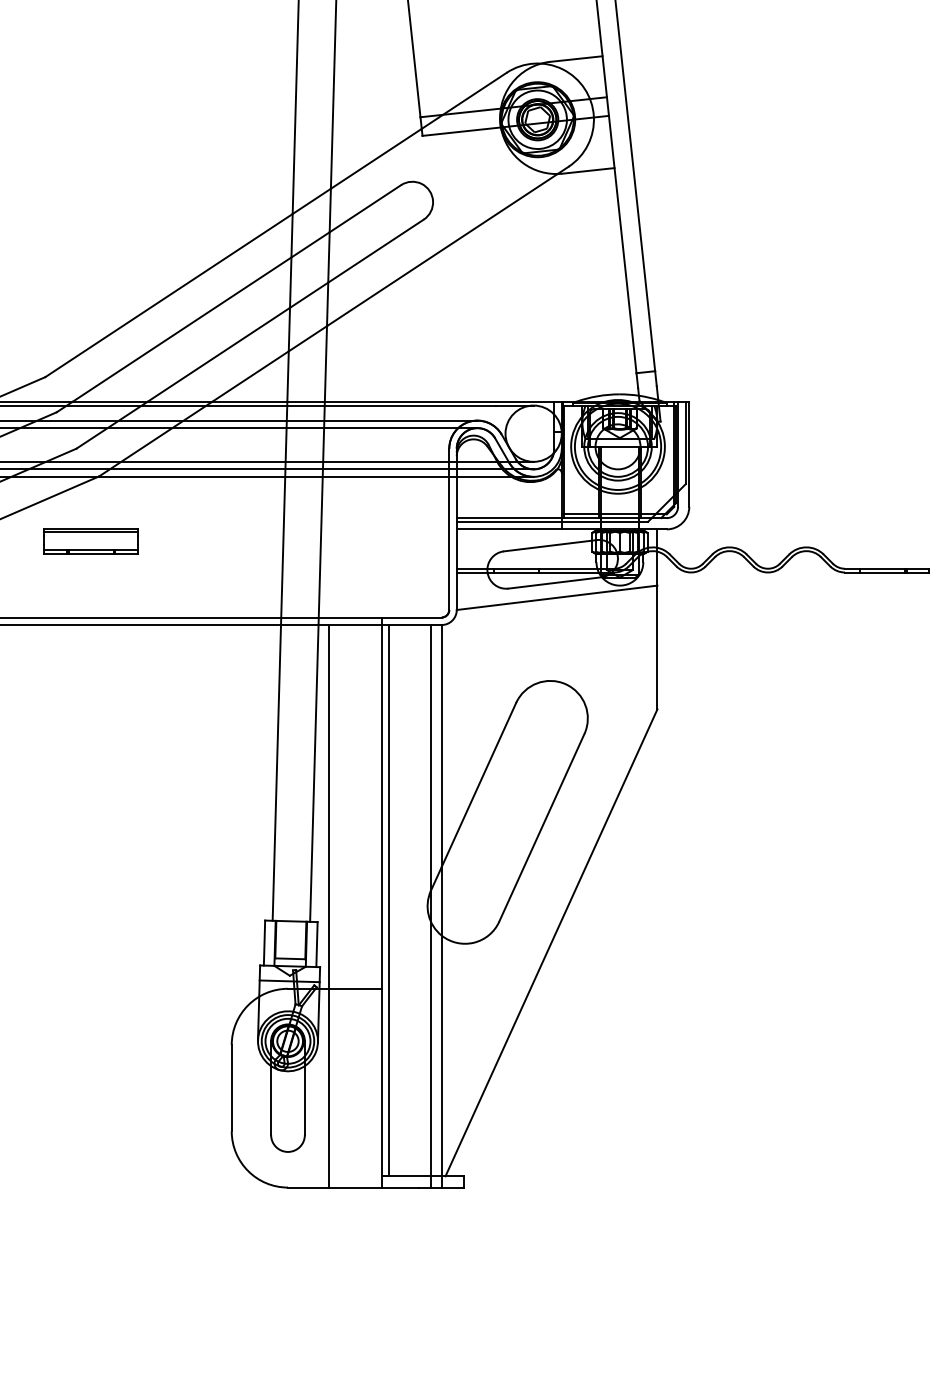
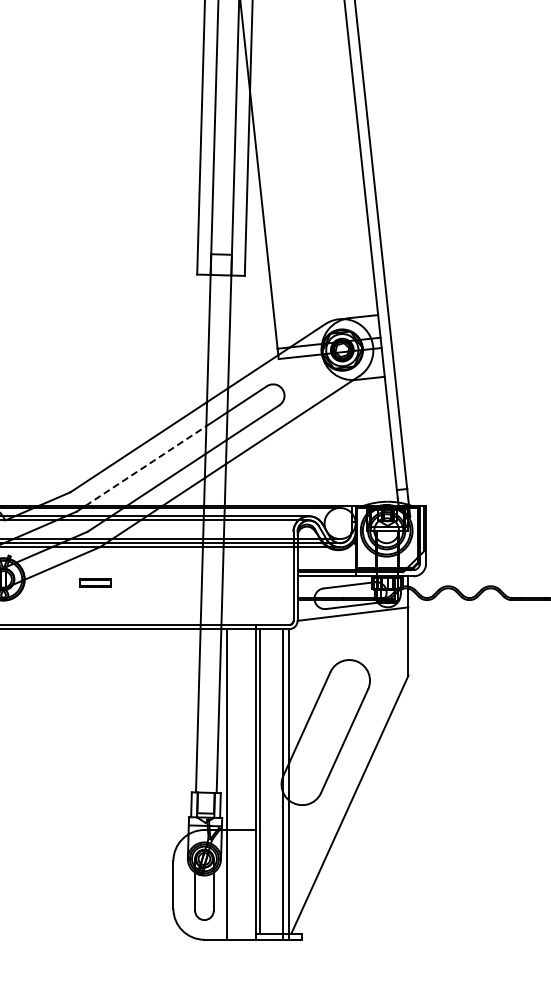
line: (183, 328) -> (146, 465), solid -> dashed
part: (90, 540) -> (95, 582), size x0.6

